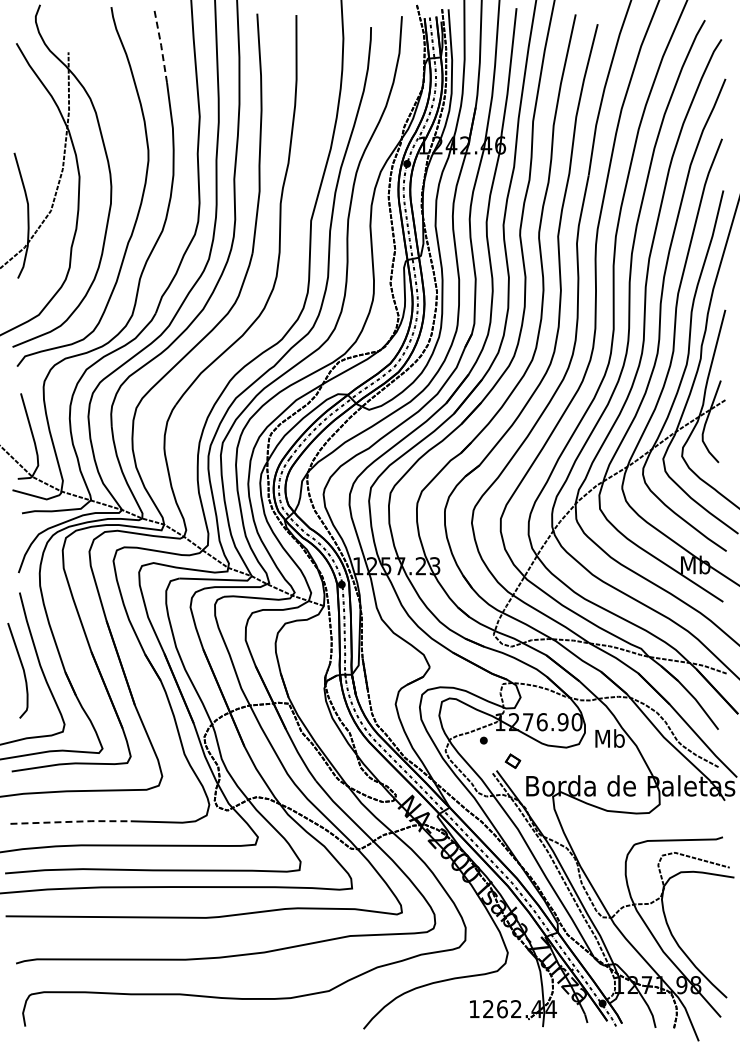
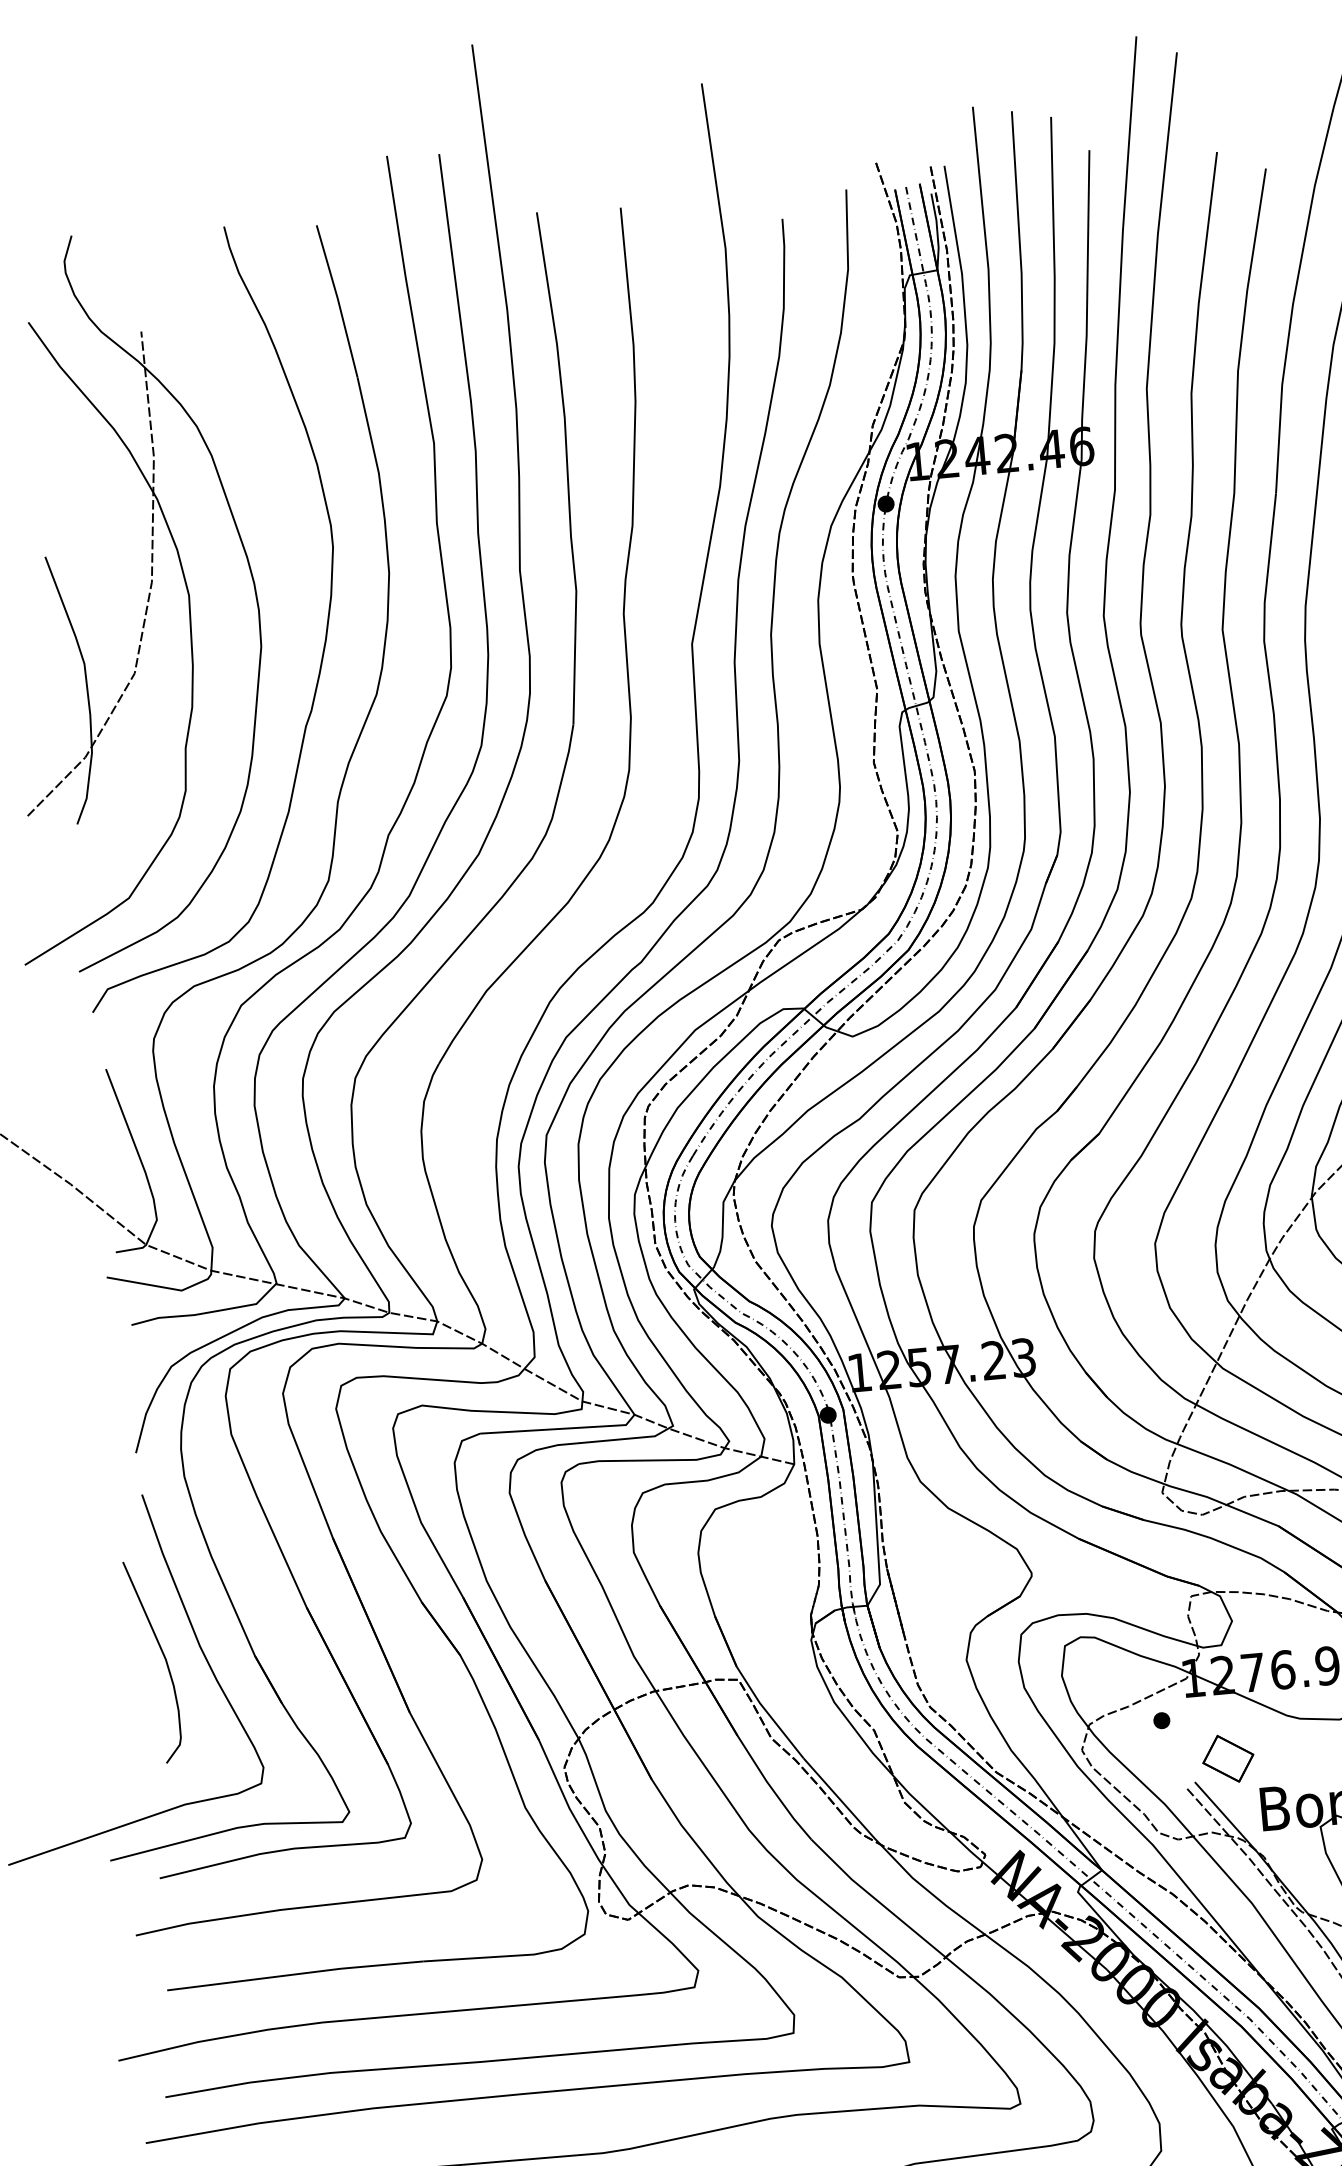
line: (161, 46) -> (338, 301), dashed -> solid
part: (512, 761) -> (1227, 1759), size x1.67
line: (71, 821) -> (297, 1973), dashed -> solid

